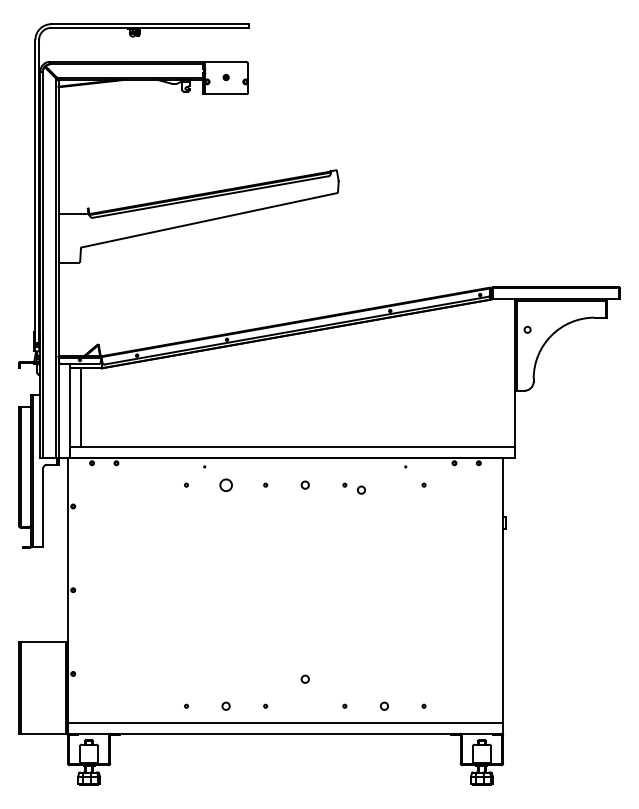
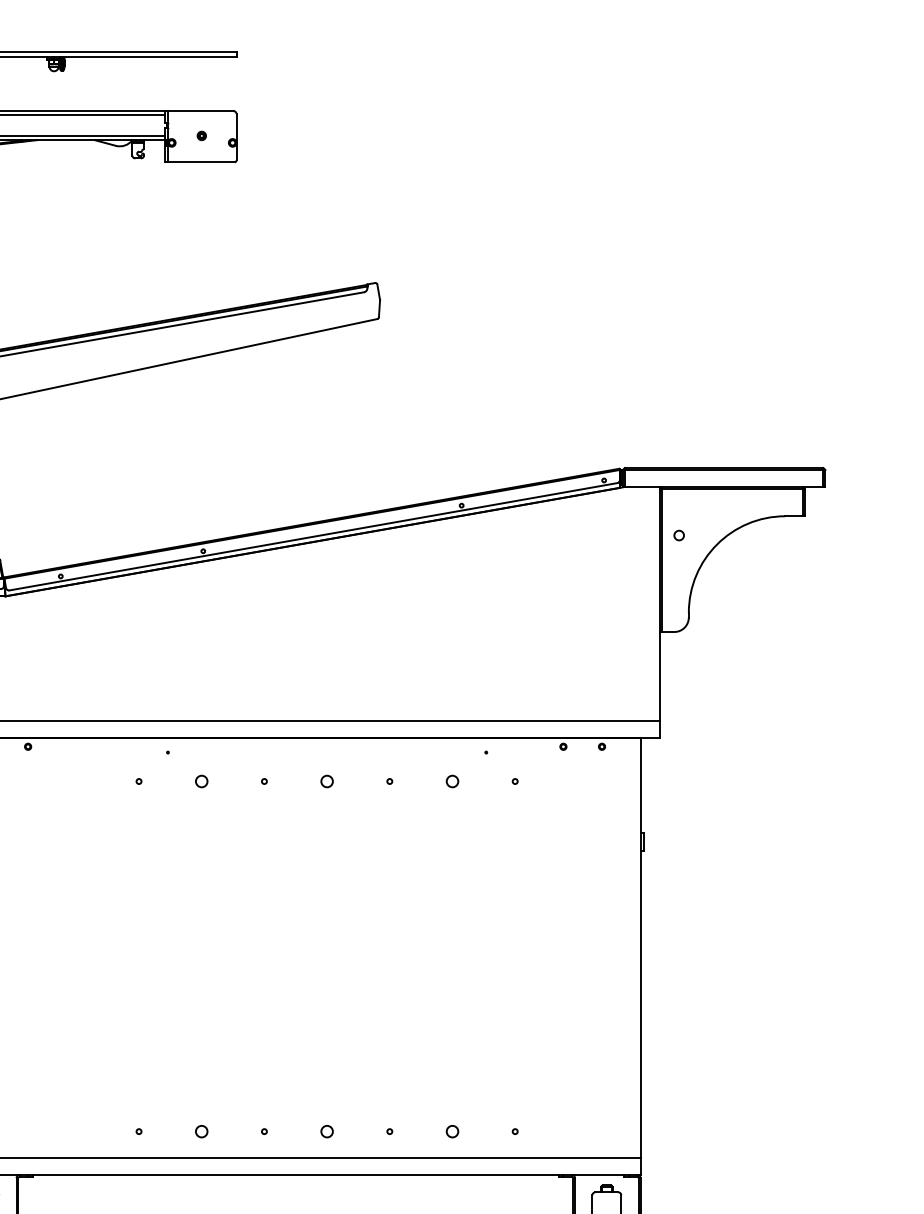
circle: (225, 484) -> (200, 780), size x0.62
circle: (361, 489) -> (452, 780), moved
circle: (304, 678) -> (325, 1130), moved

